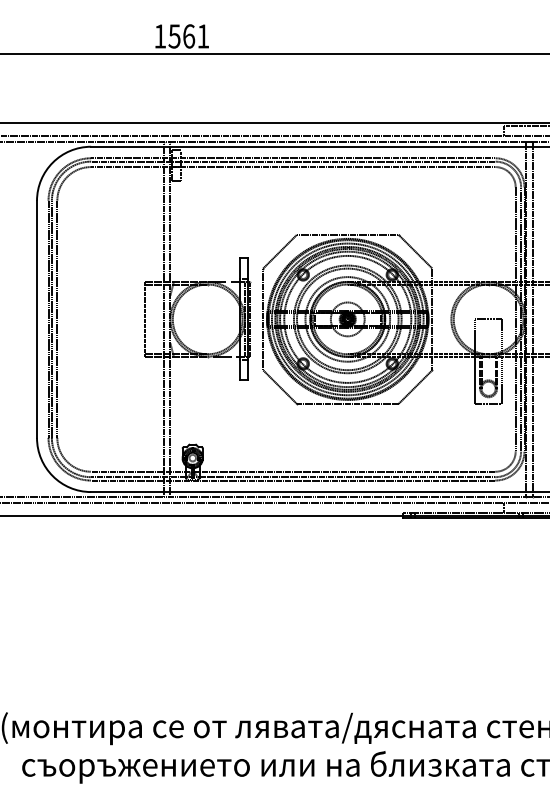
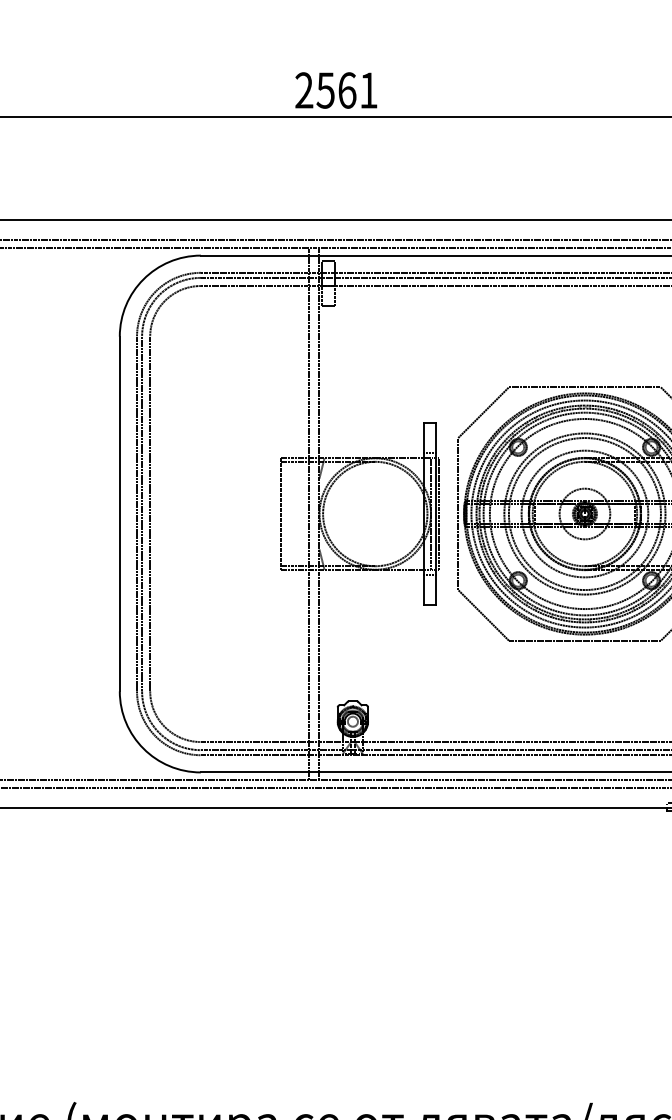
text: (160, 36) -> (304, 90), 1561 -> 2561

